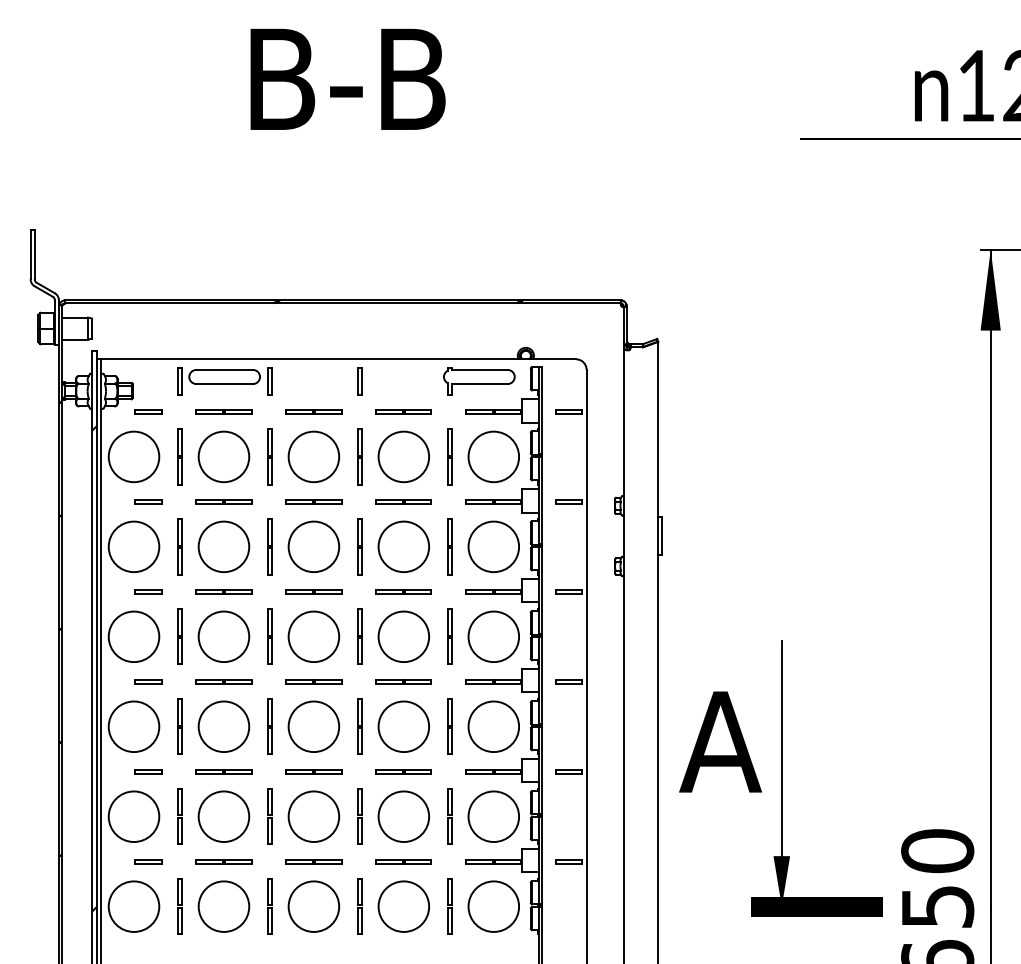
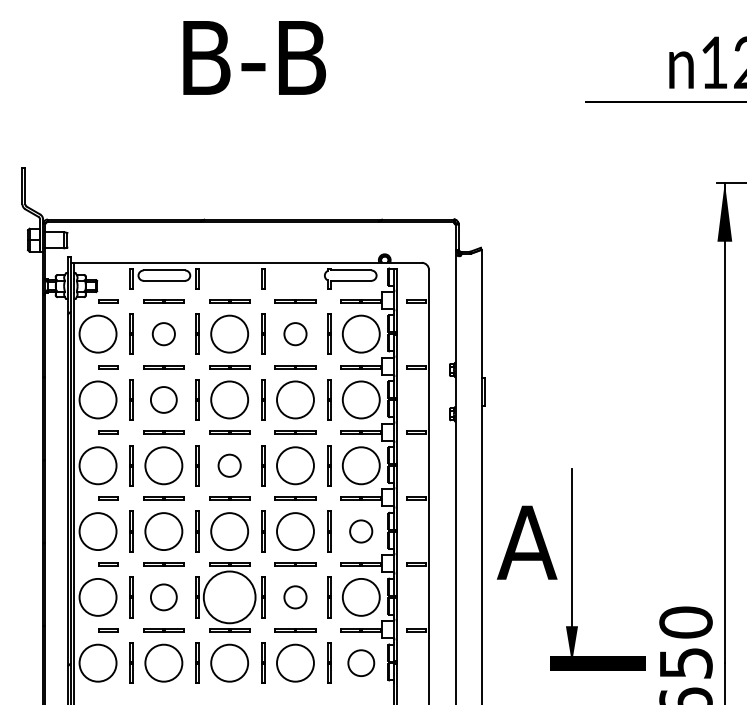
circle: (223, 456) -> (163, 333), size x0.6
circle: (403, 456) -> (295, 333), size x0.6
circle: (223, 546) -> (163, 399), size x0.7
circle: (313, 636) -> (229, 465), size x0.6
circle: (493, 726) -> (361, 531), size x0.6
circle: (223, 816) -> (163, 597), size x0.7
circle: (313, 816) -> (229, 597), size x1.4
circle: (403, 816) -> (295, 597), size x0.6
circle: (493, 906) -> (361, 663), size x0.7

